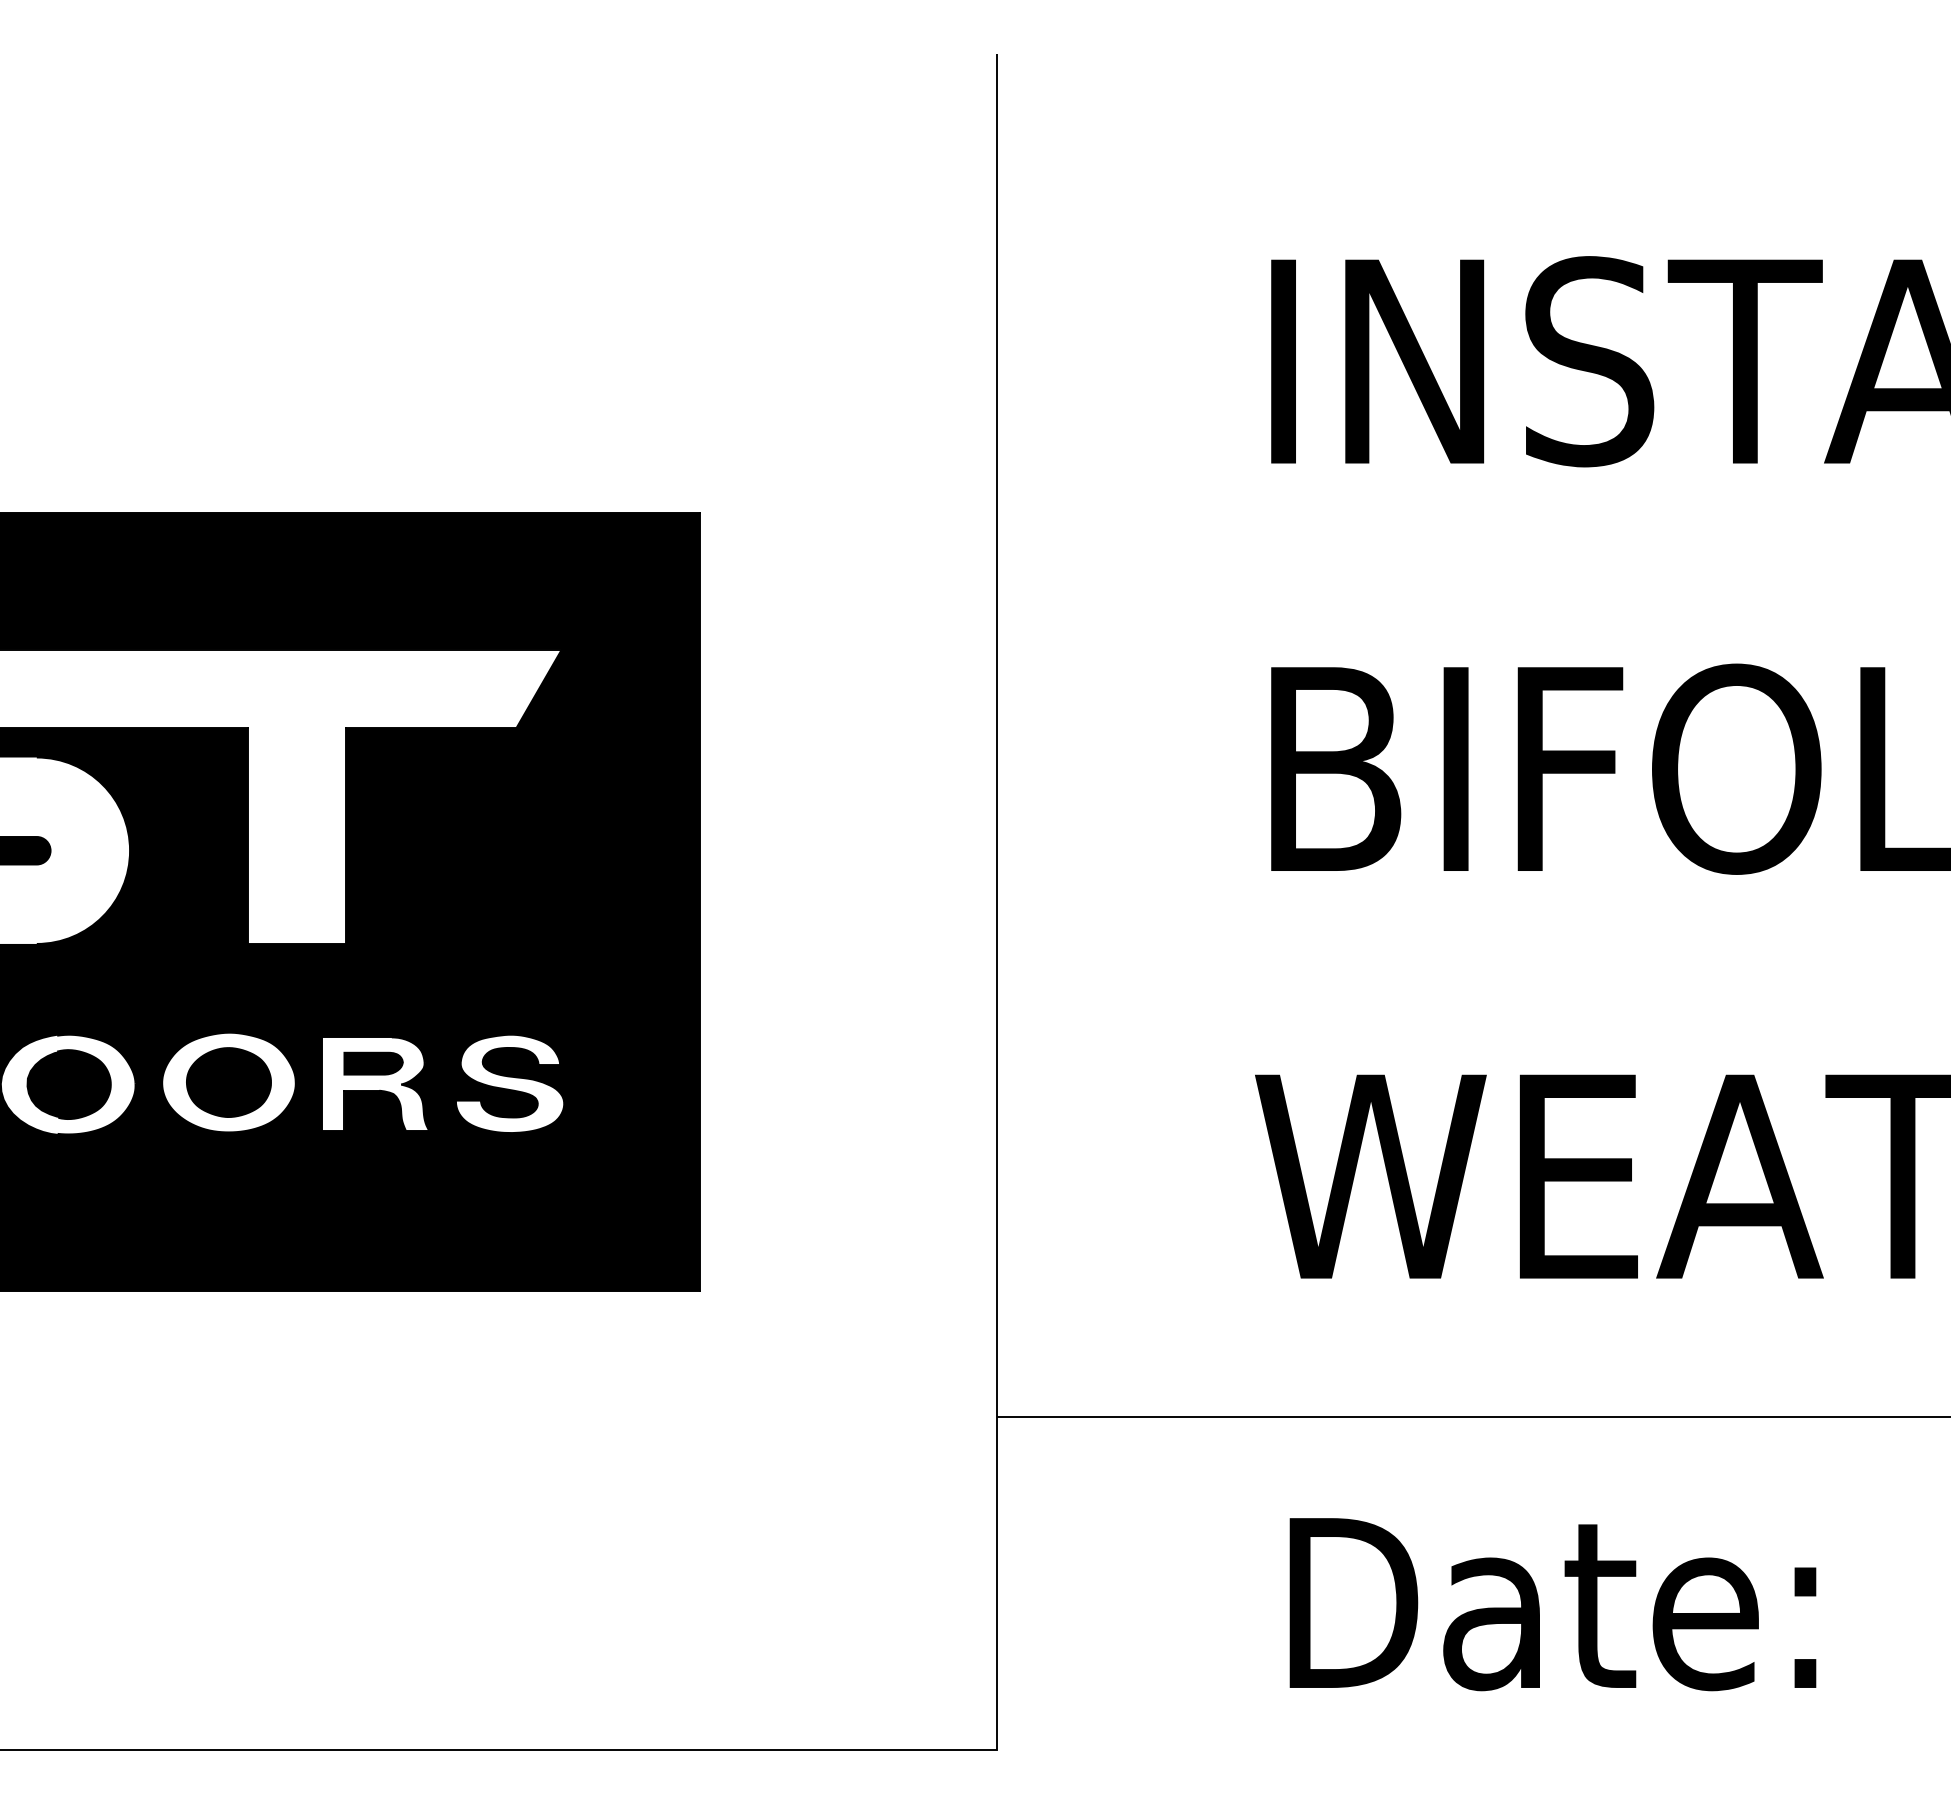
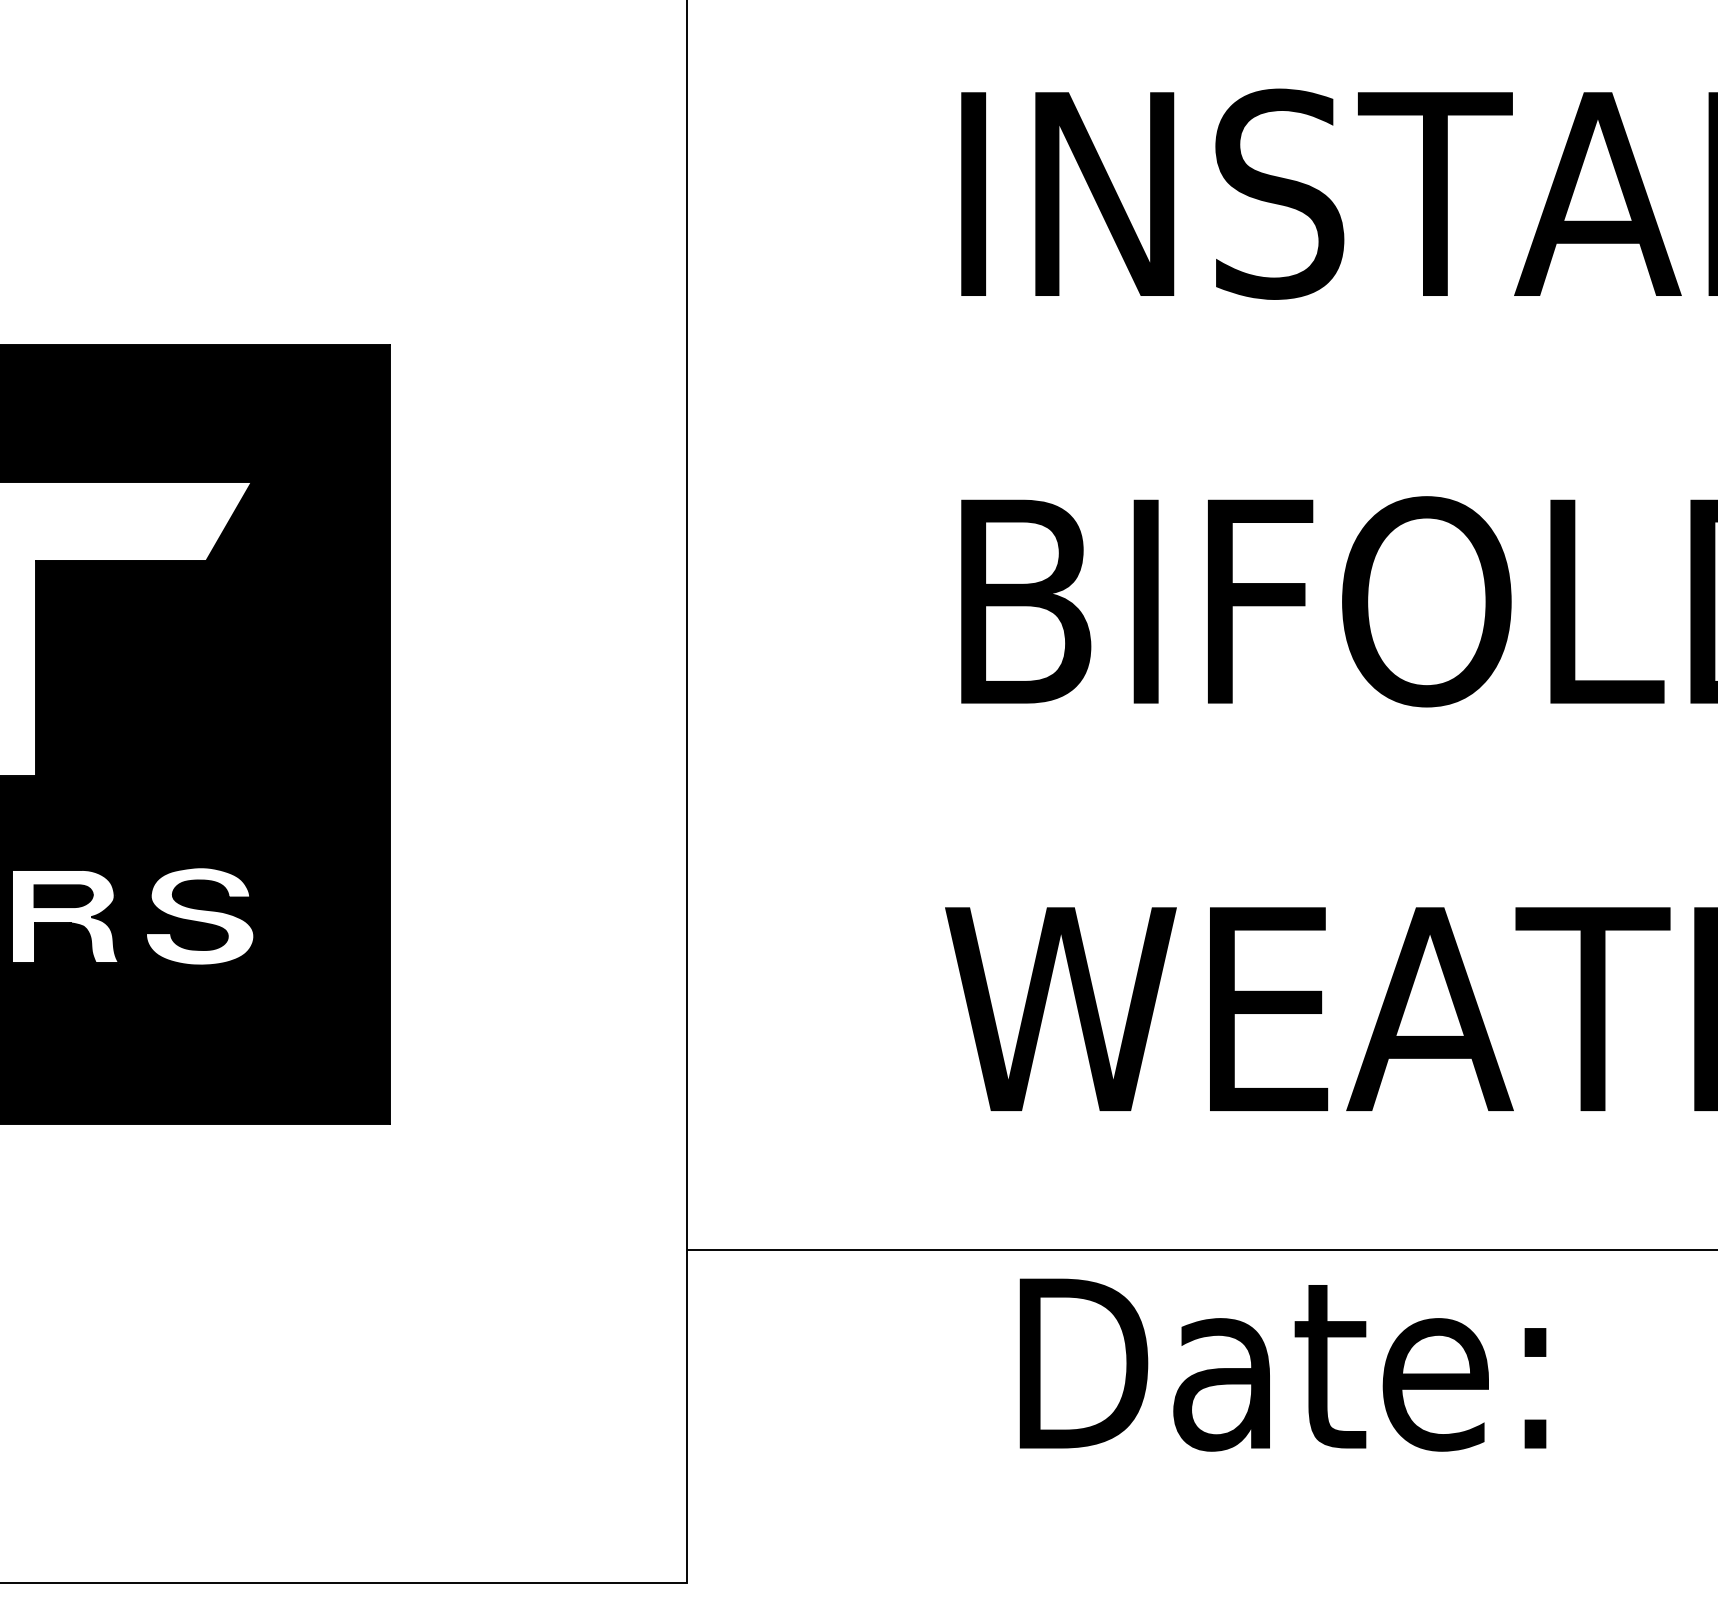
text: (1552, 1604) -> (1282, 1365), moved

